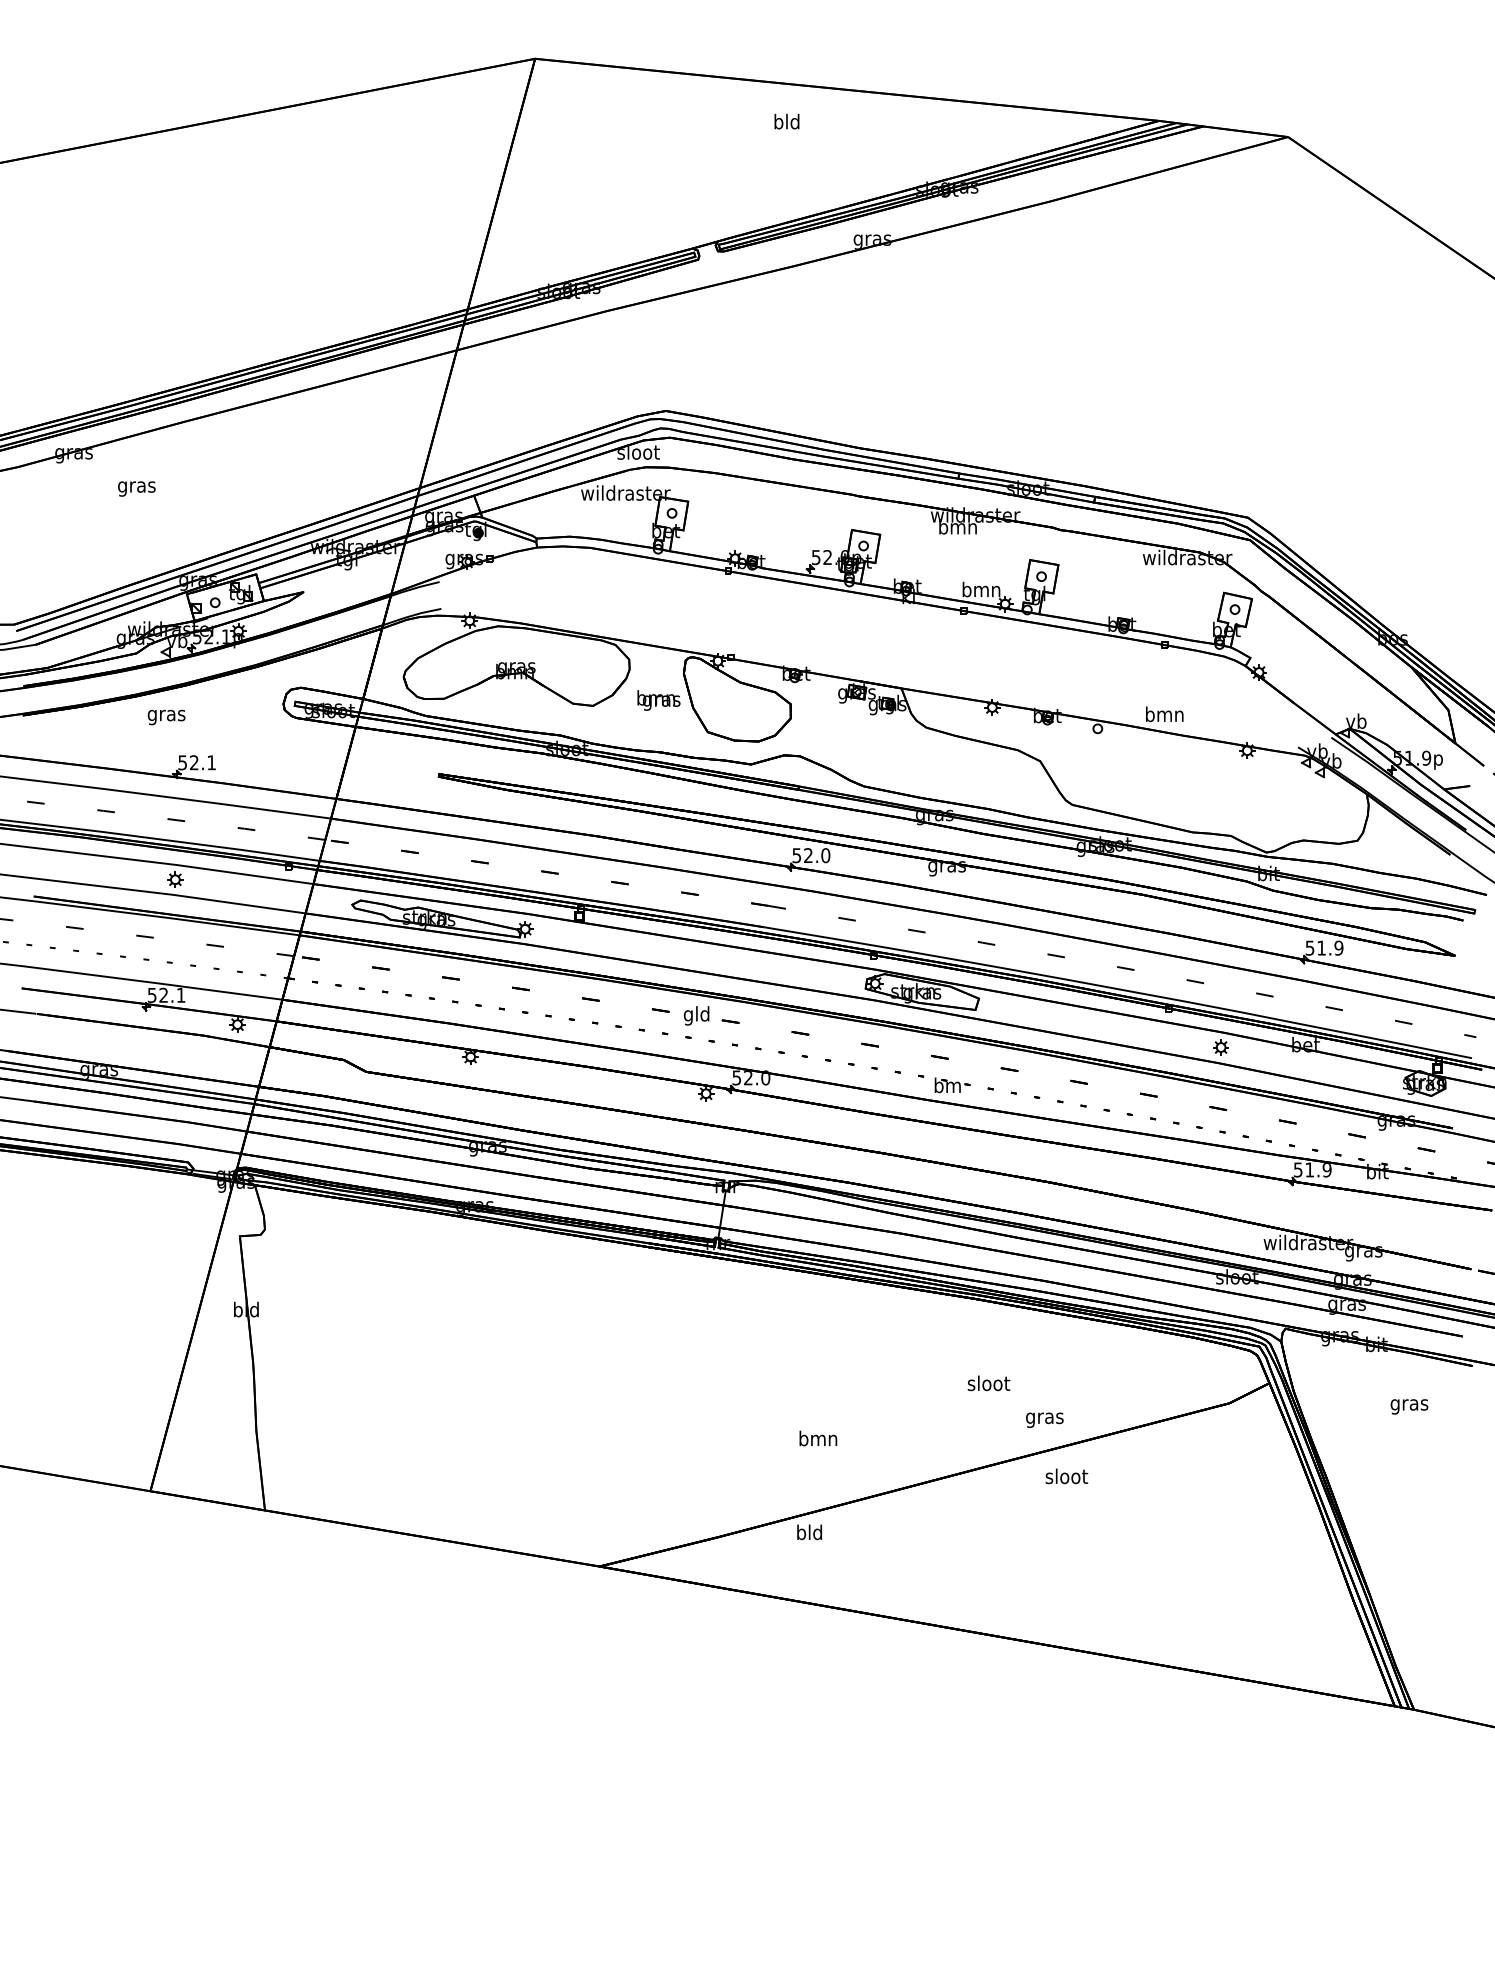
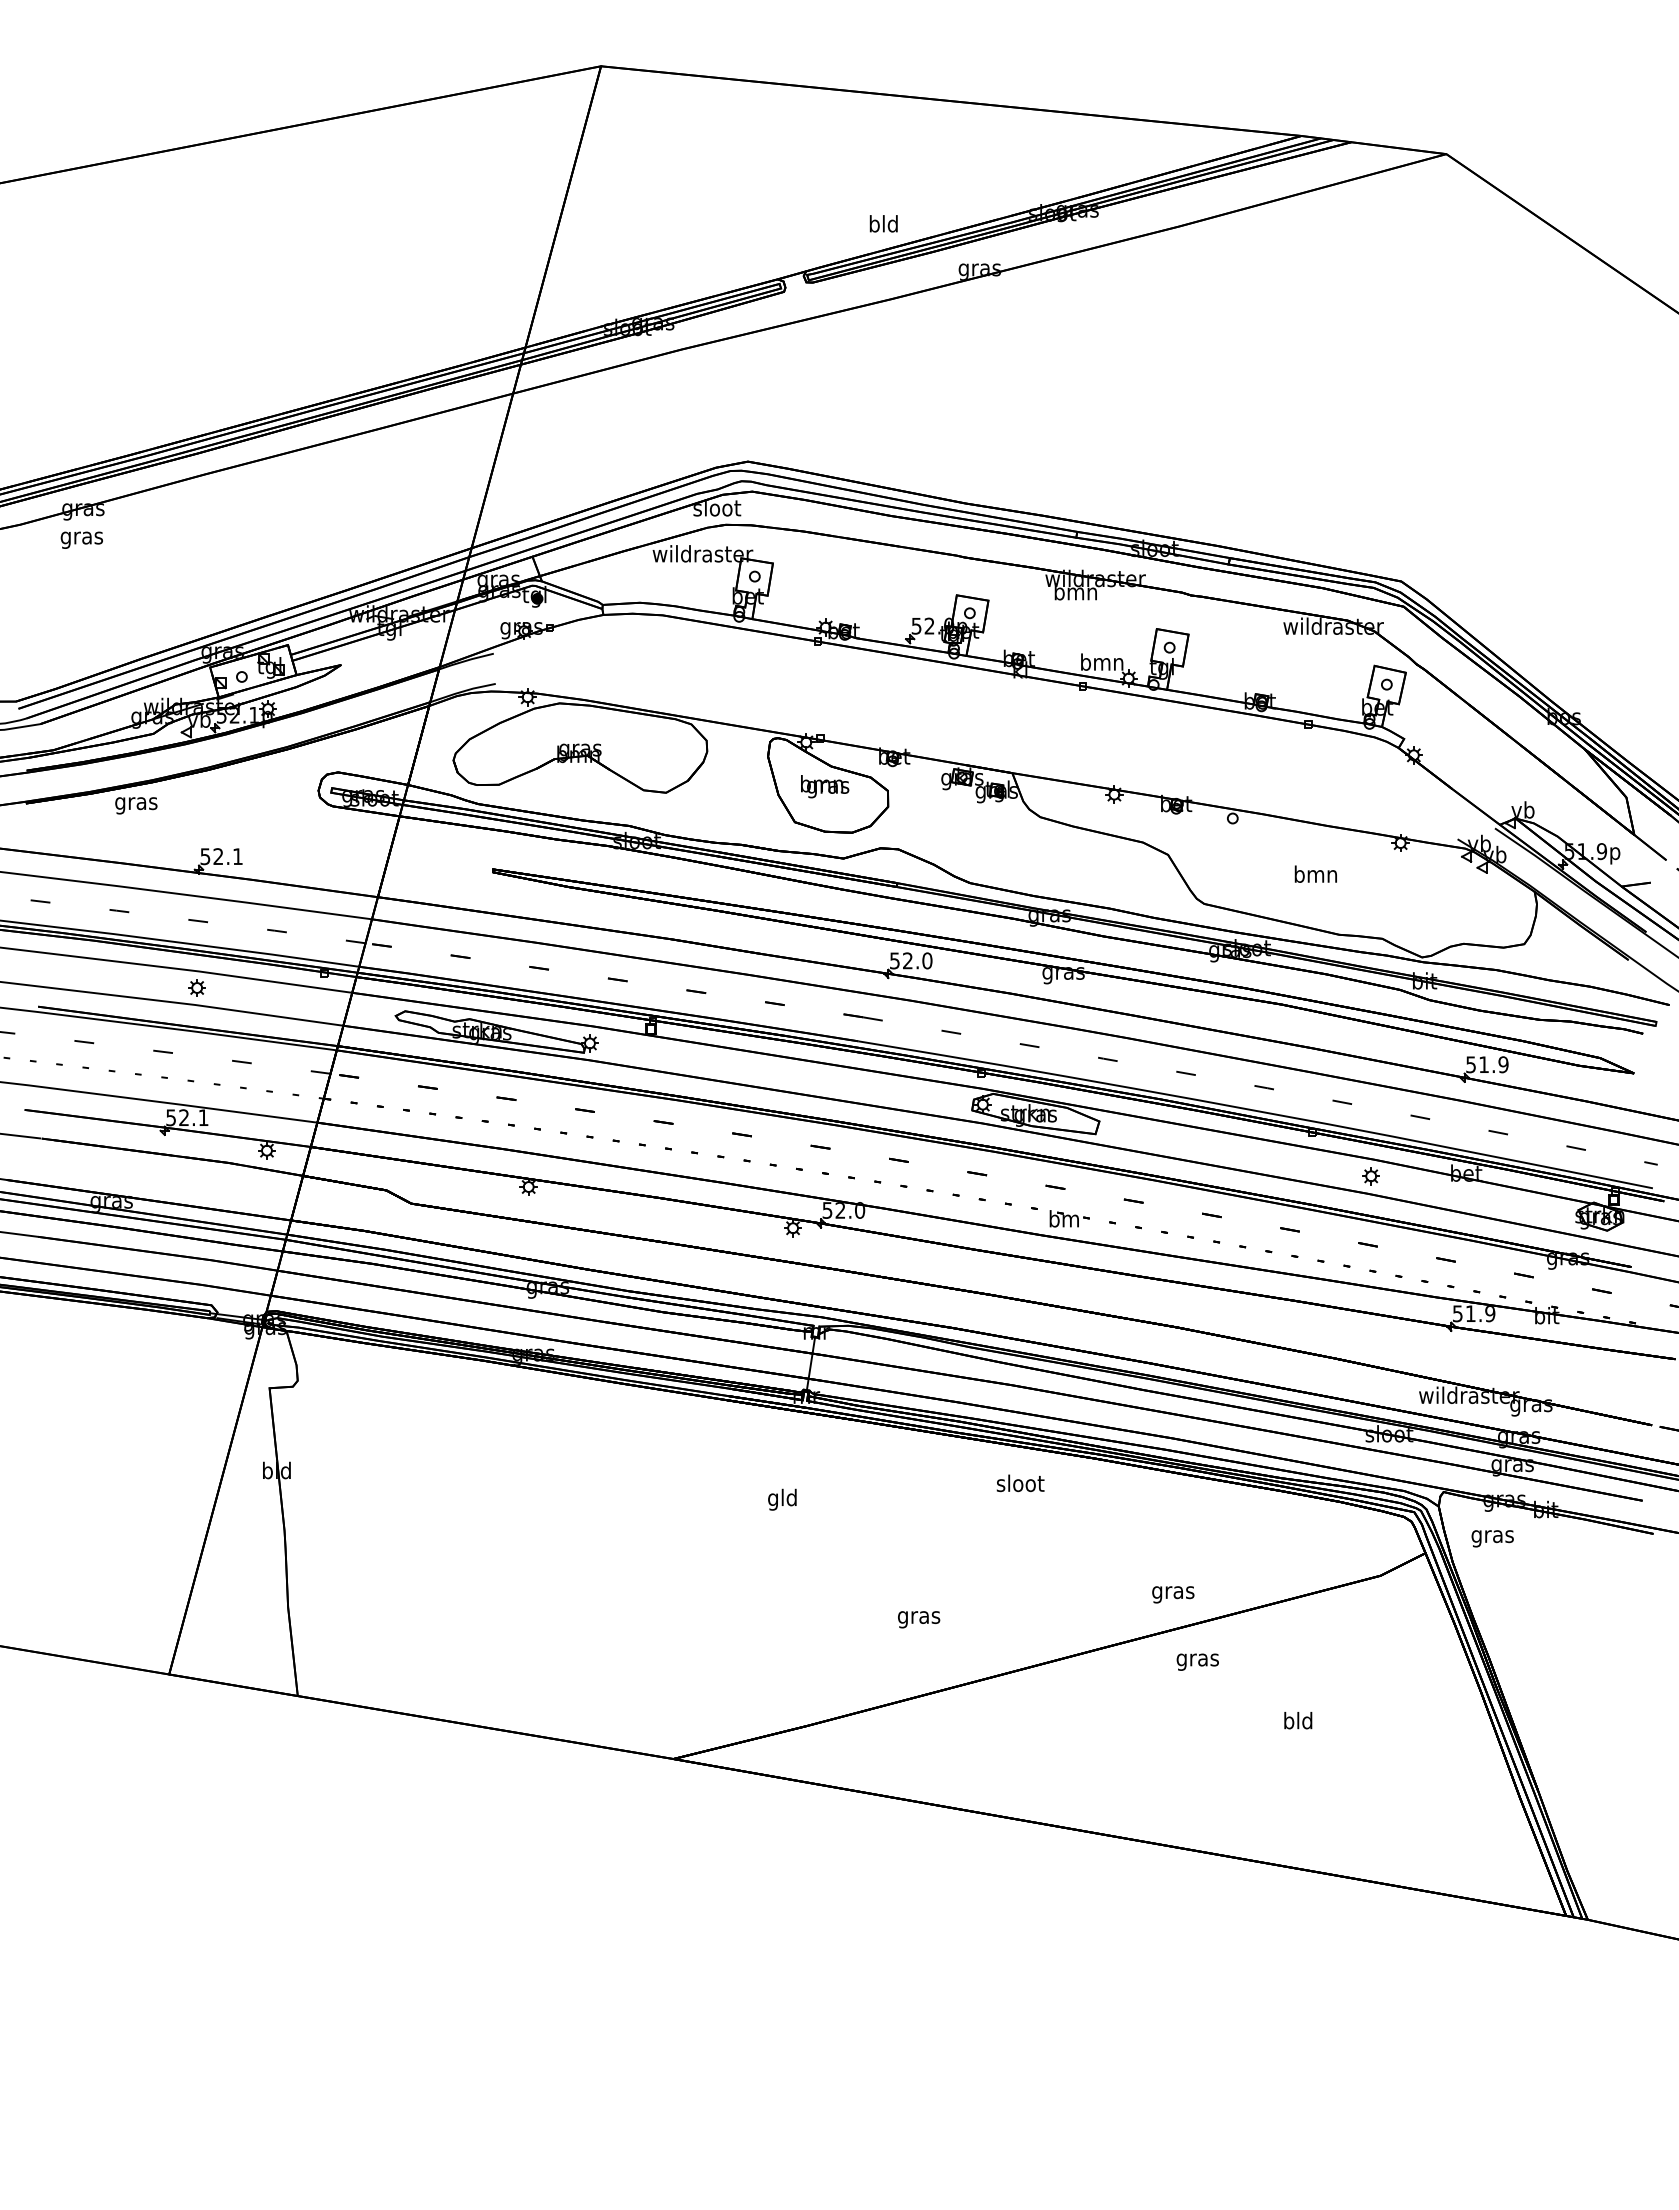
text: (786, 121) -> (883, 223), moved
text: (136, 488) -> (81, 539), moved
text: (659, 700) -> (825, 786), moved
text: (1164, 713) -> (1315, 873), moved
text: (166, 717) -> (136, 805), moved
text: (696, 1015) -> (782, 1499), moved
text: (988, 1383) -> (1020, 1483), moved
text: (1409, 1406) -> (1492, 1538), moved
text: (818, 1440) -> (919, 1617), bmn -> gras
text: (1066, 1477) -> (1197, 1659), sloot -> gras
text: (809, 1532) -> (1298, 1720), moved

